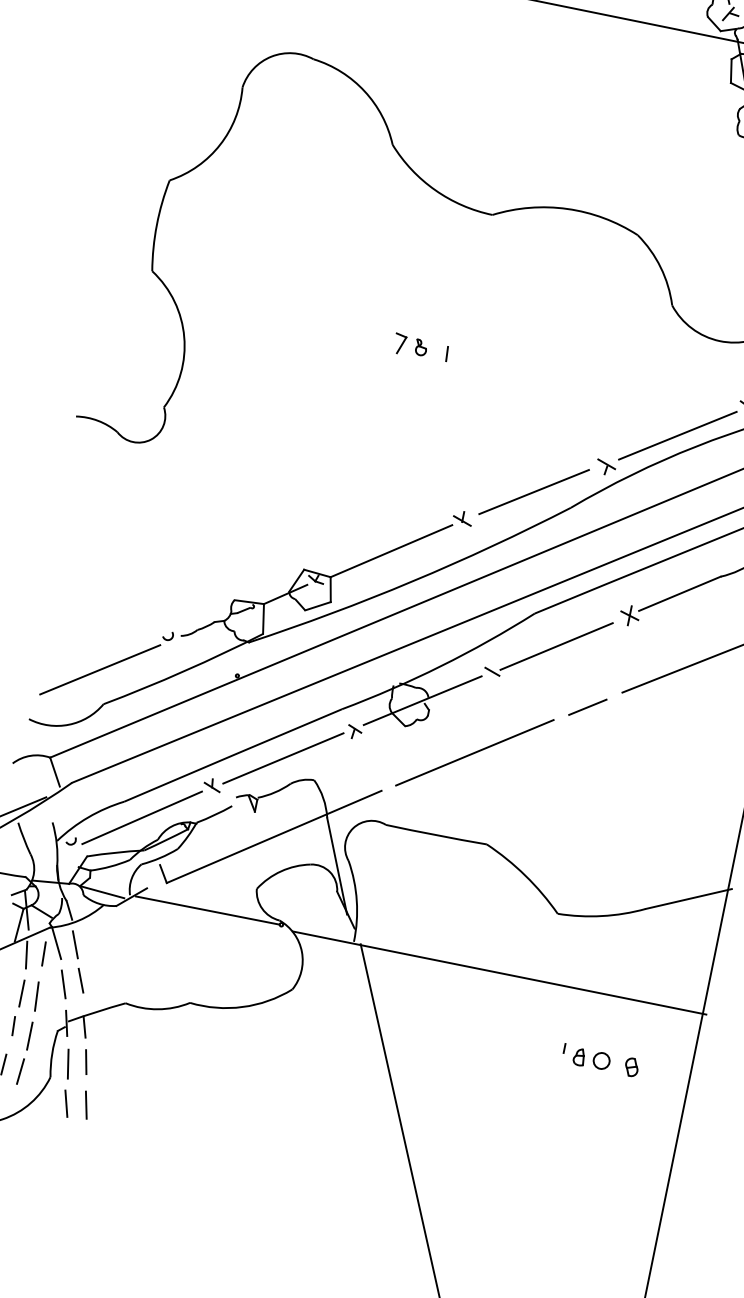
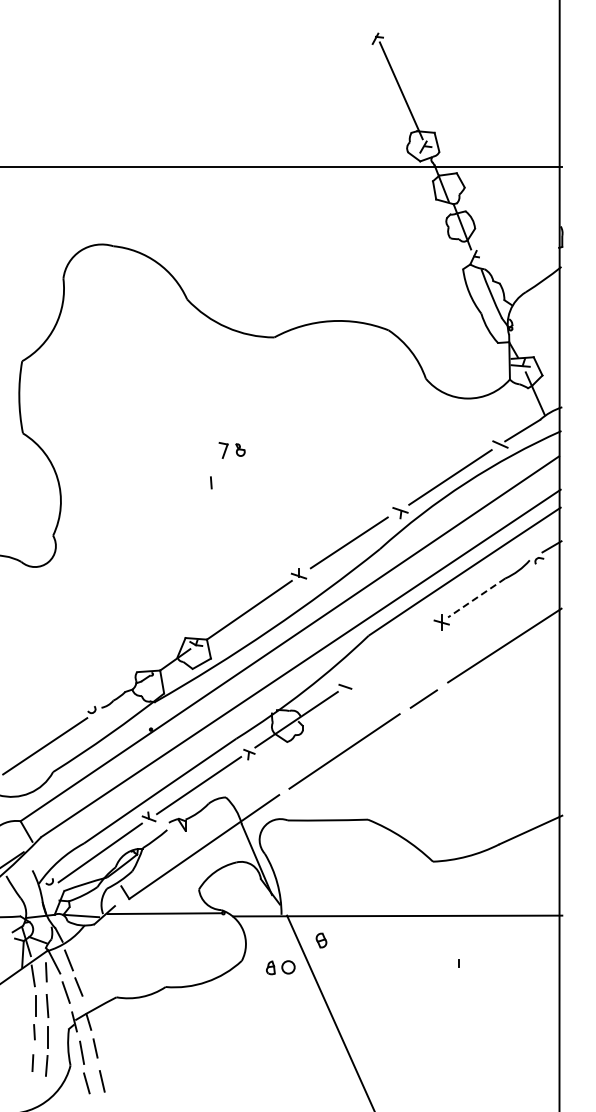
line: (447, 353) -> (211, 482), moved
line: (679, 593) -> (476, 597), solid -> dashed
line: (556, 646) -> (390, 657), removed
part: (591, 1059) -> (280, 967), moved
part: (631, 1067) -> (321, 940), moved

